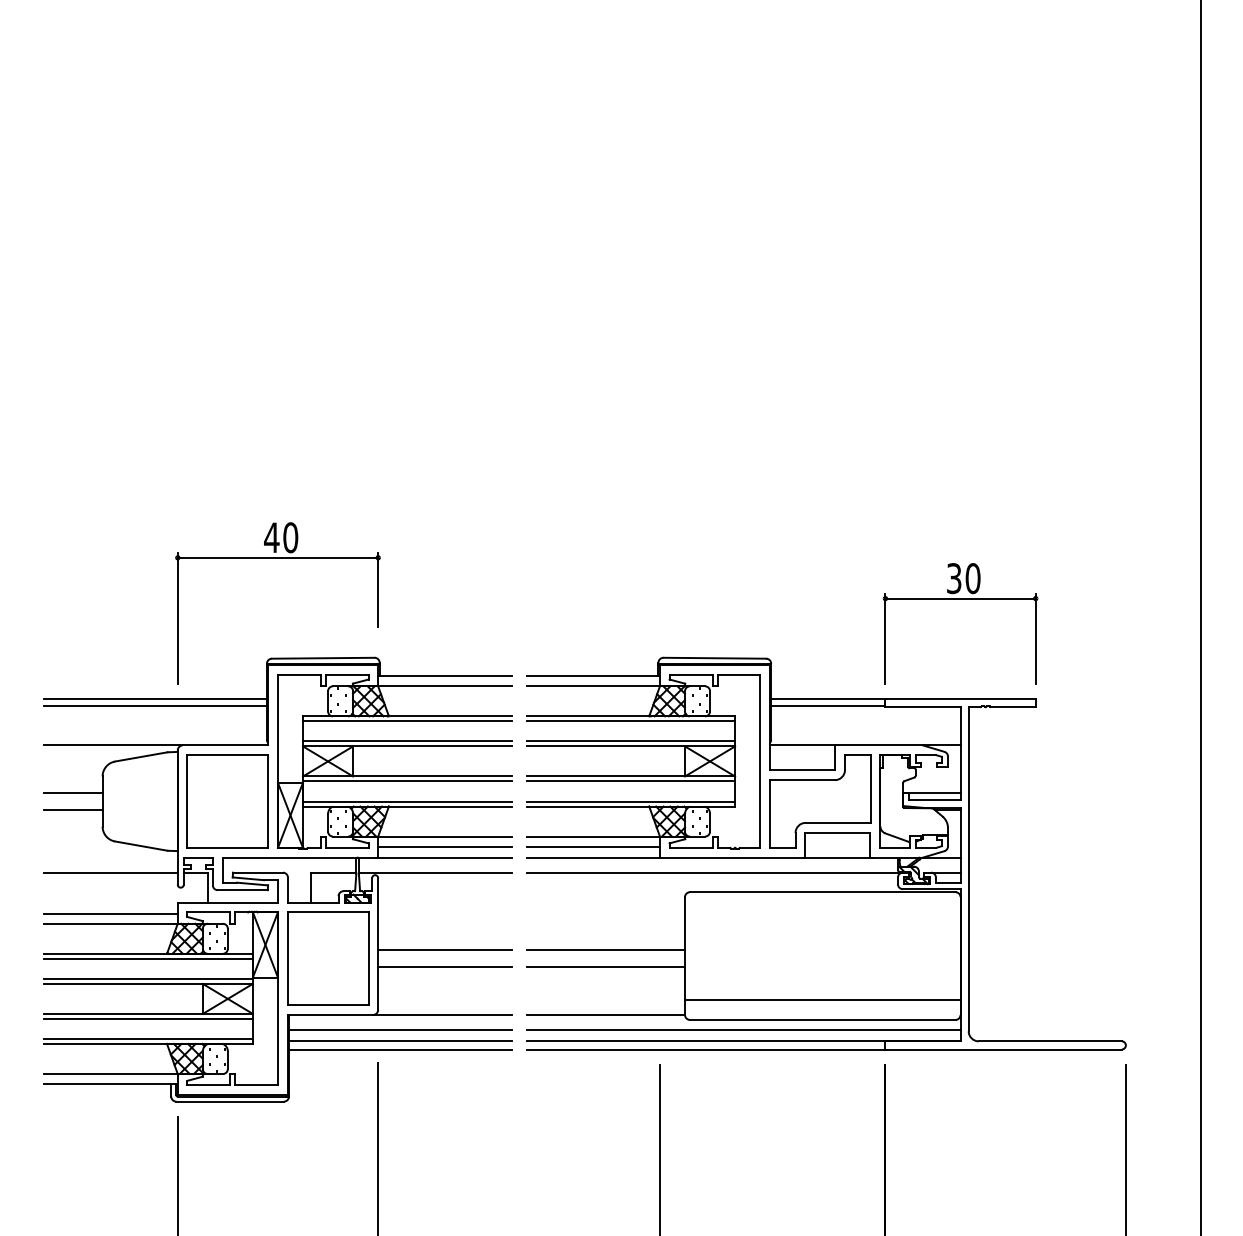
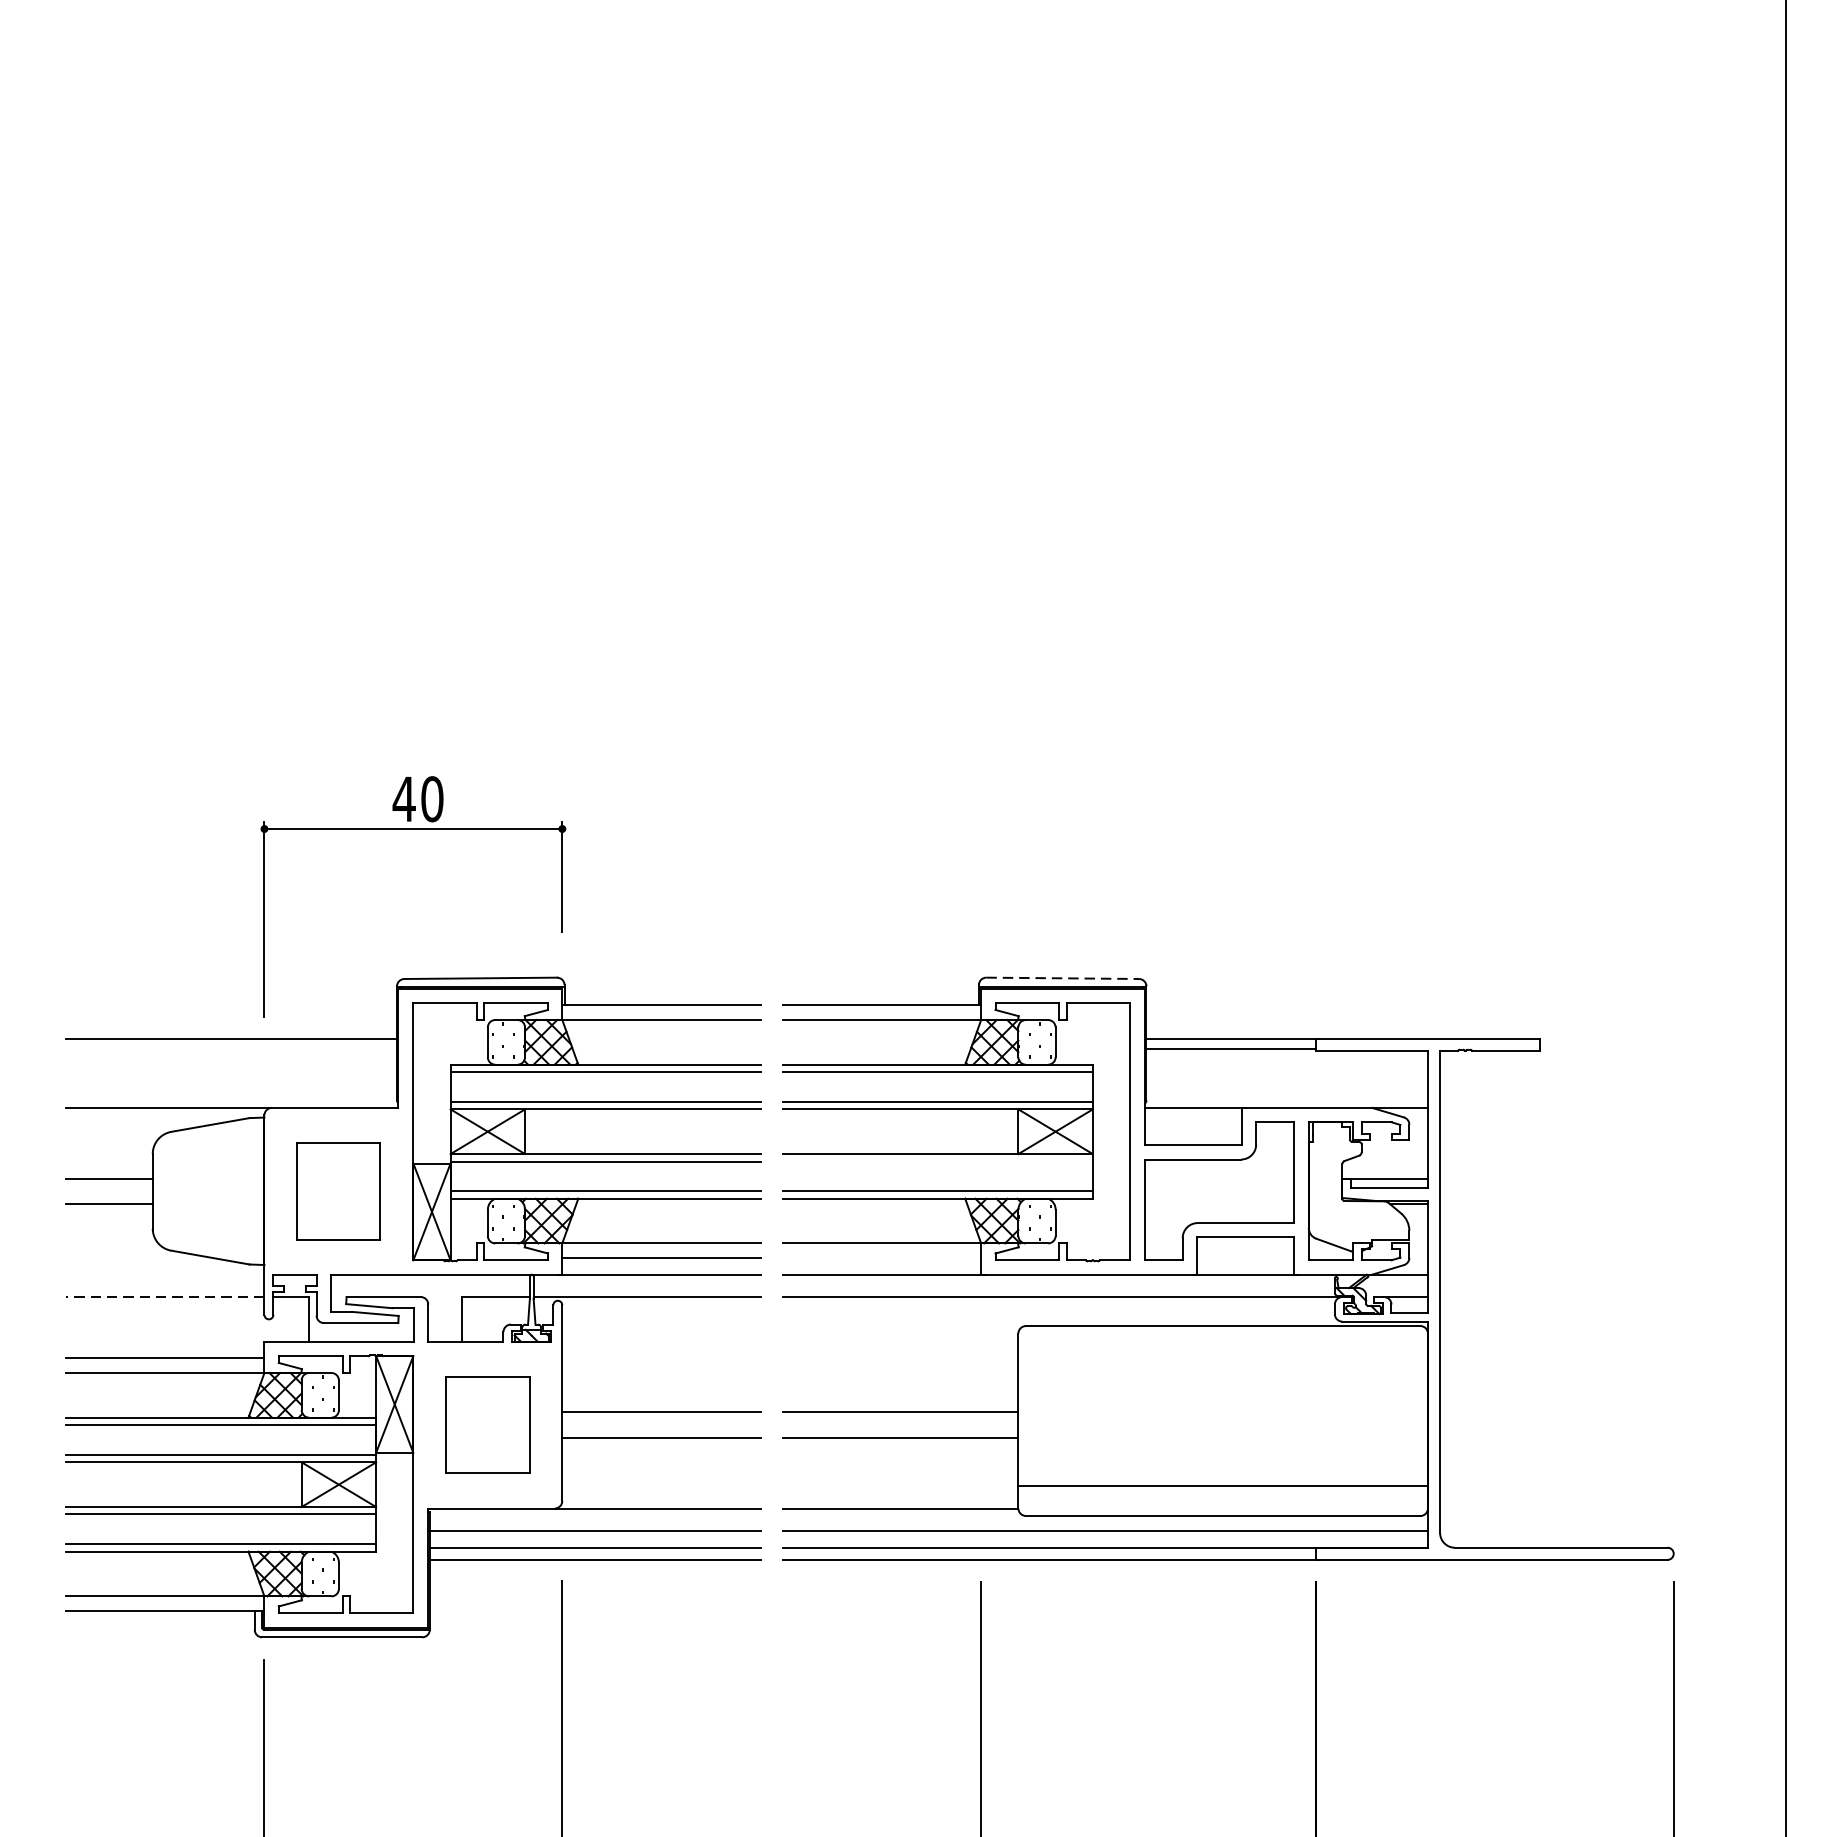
part: (960, 599) -> (1427, 891), removed
line: (715, 658) -> (1063, 978), solid -> dashed
line: (155, 705) -> (231, 1048), removed
line: (630, 781) -> (937, 1161), removed
part: (227, 801) -> (338, 1191), size x0.7
line: (592, 846) -> (880, 1258), removed
line: (111, 872) -> (165, 1296), solid -> dashed
part: (328, 958) -> (488, 1424), size x0.7

